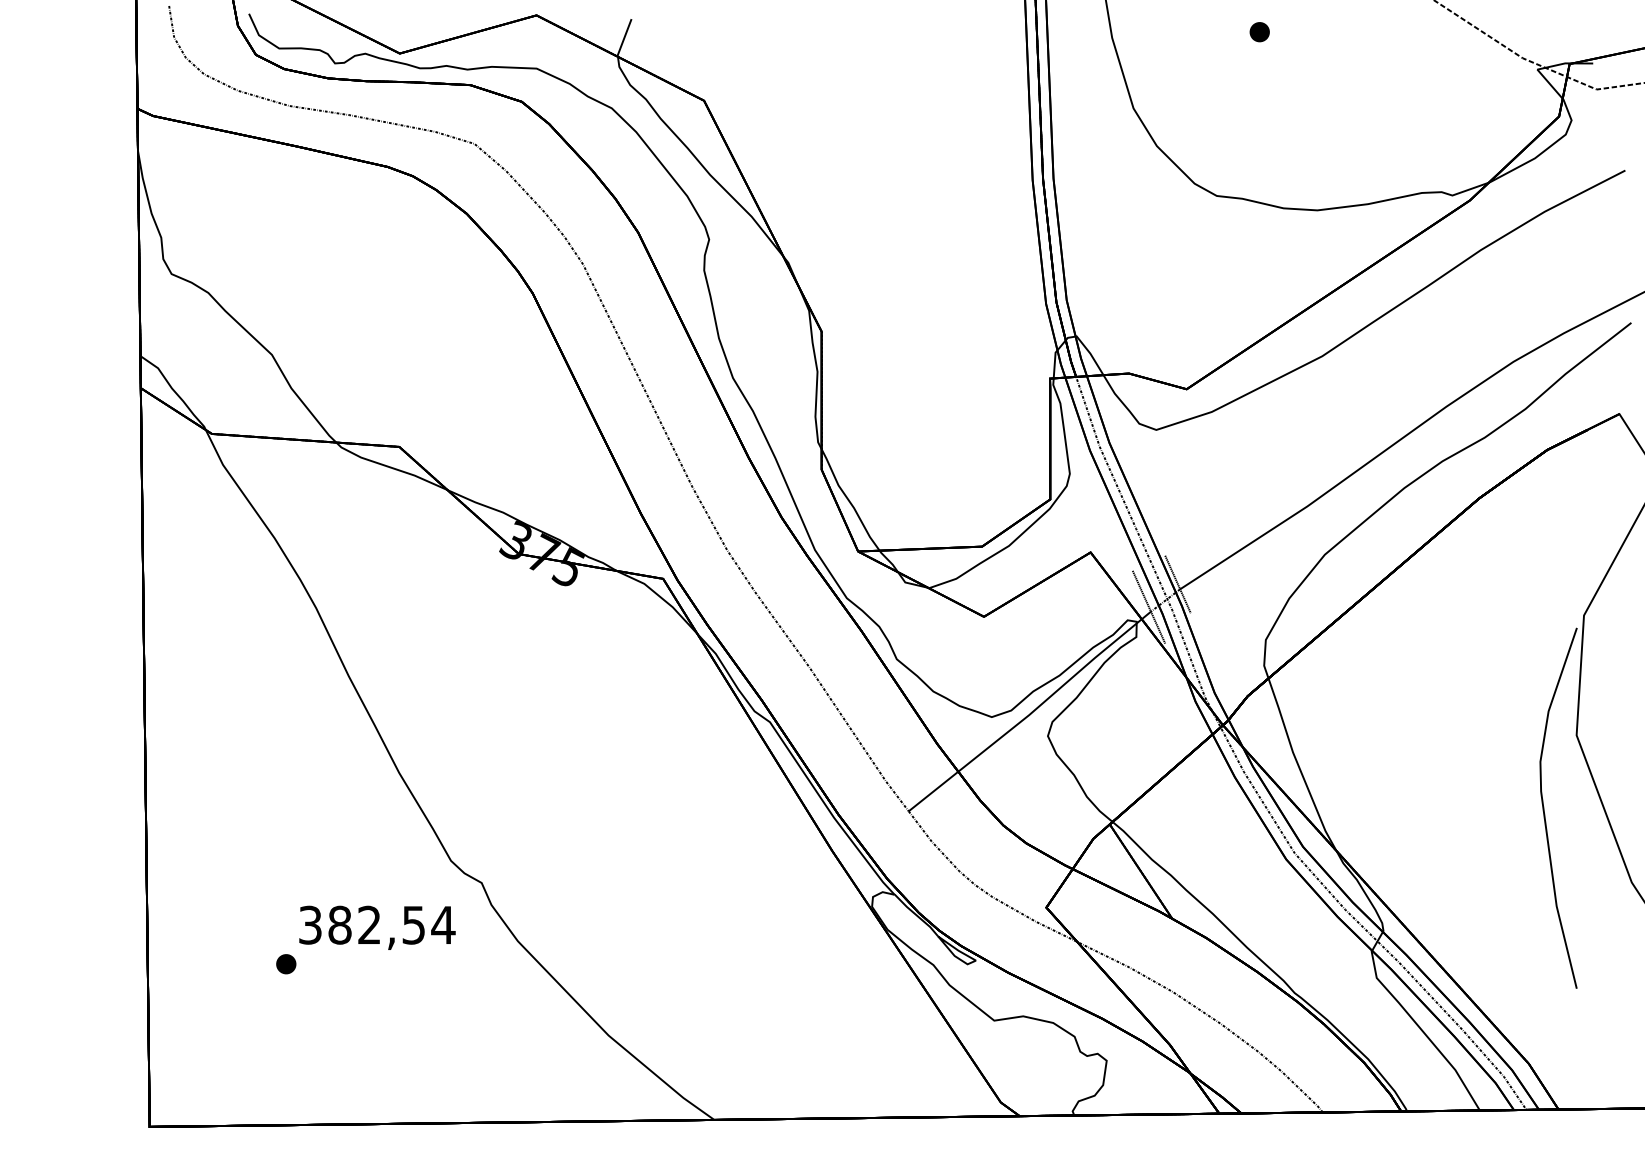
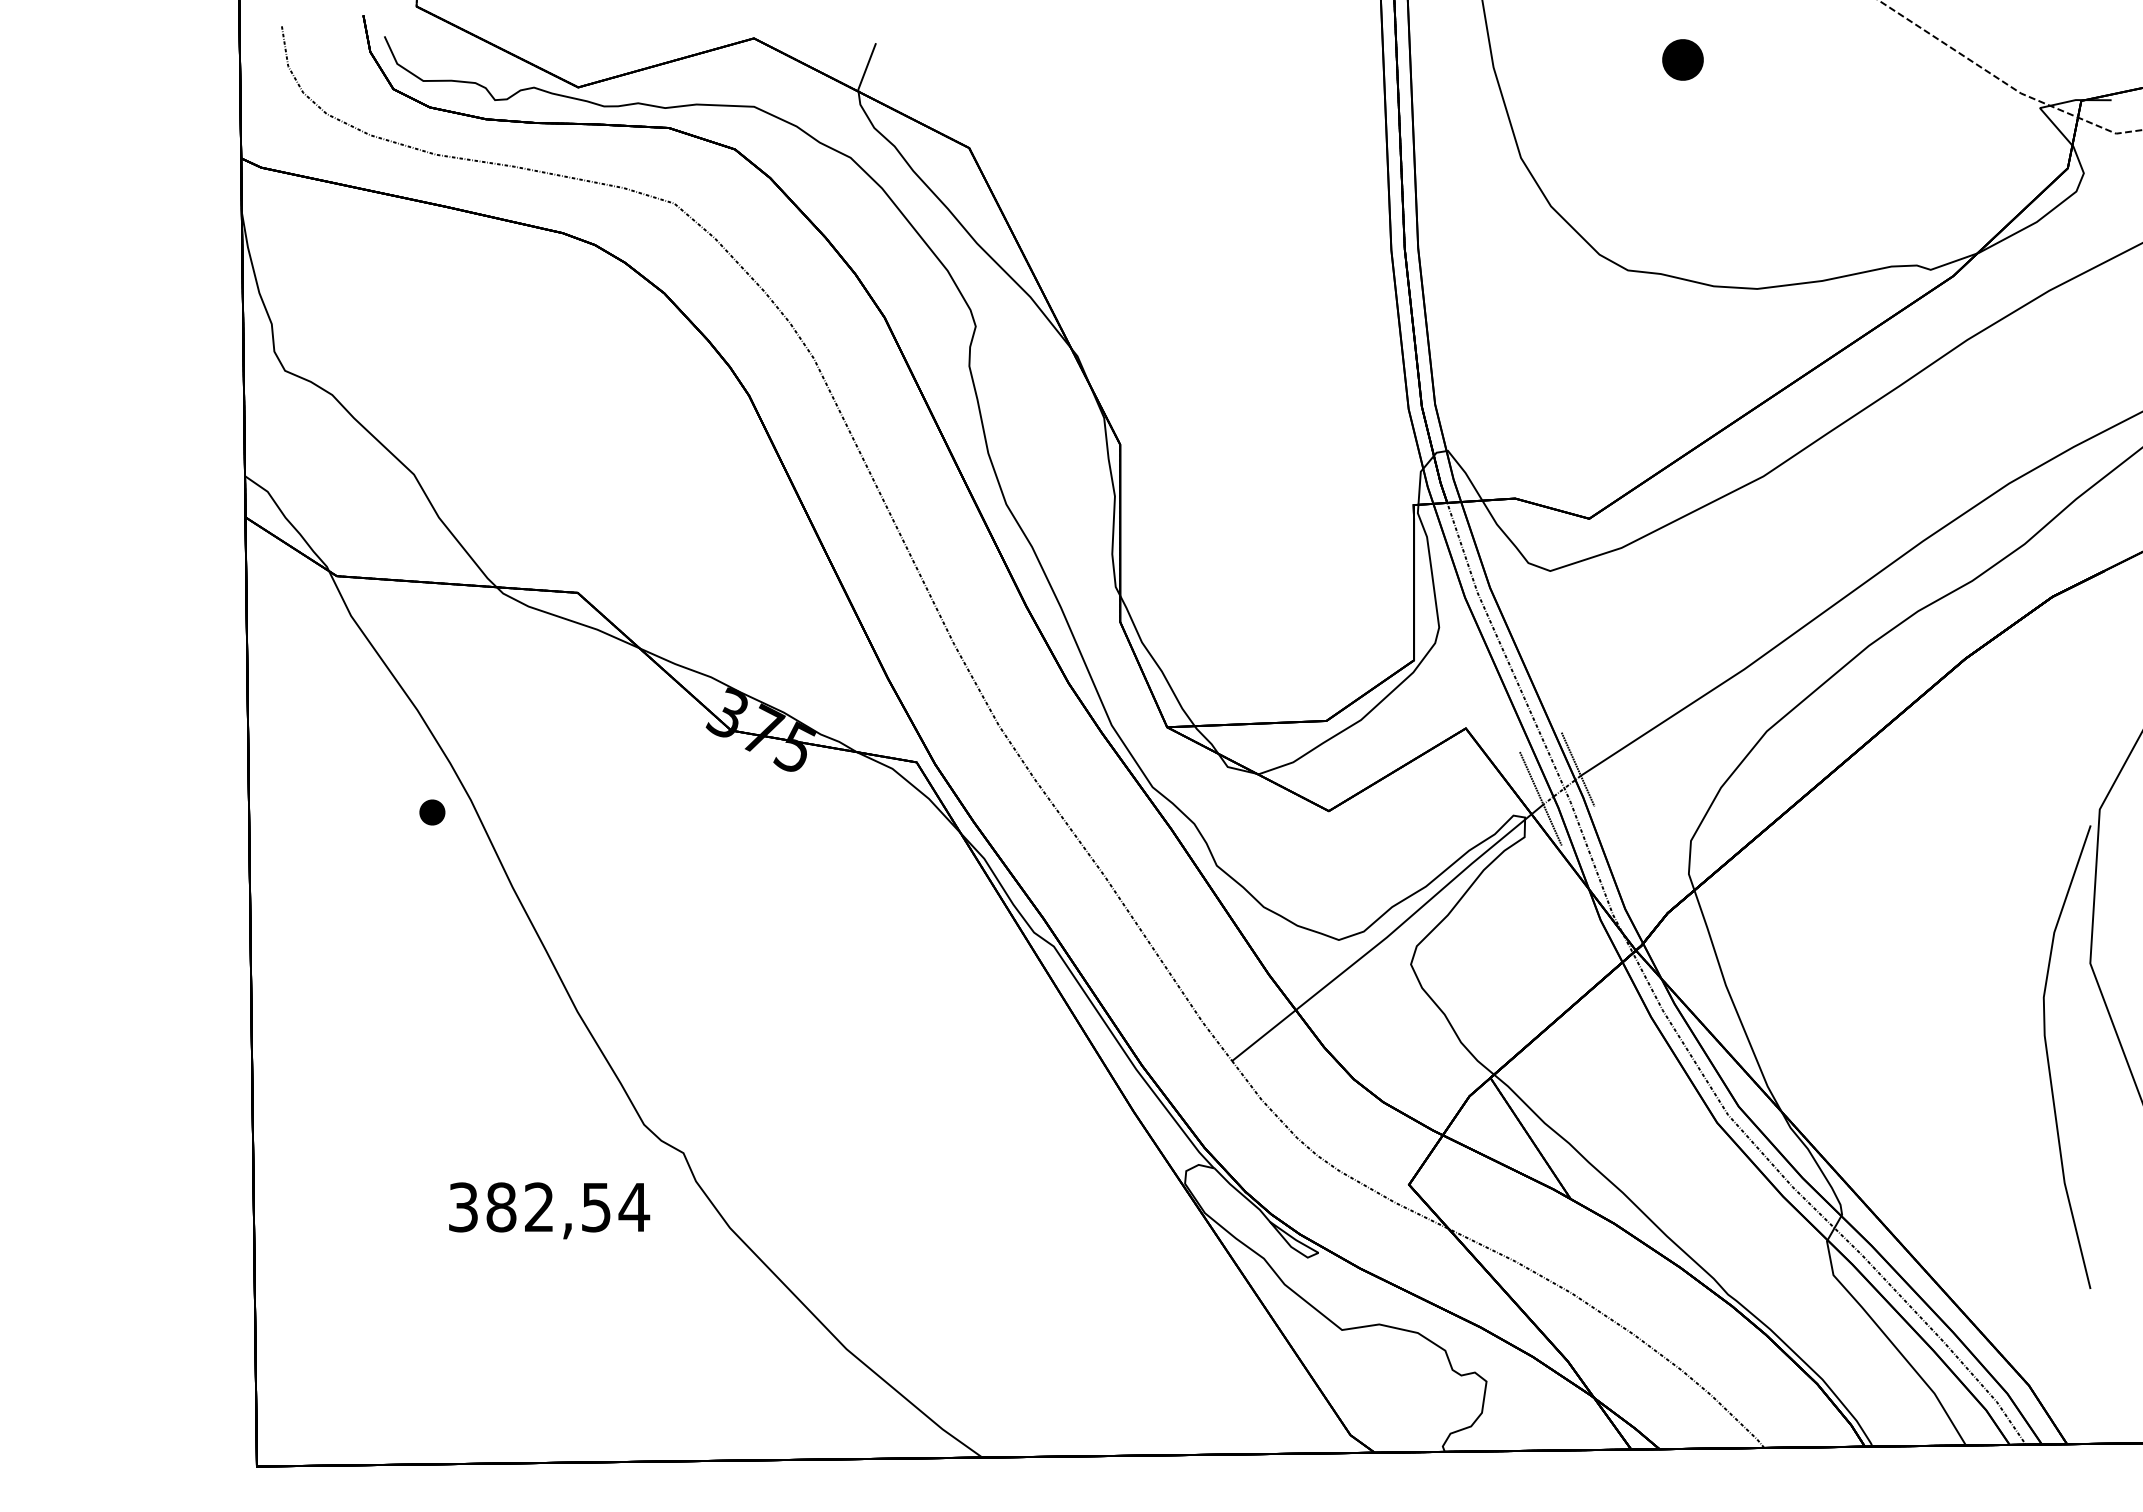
part: (1260, 31) -> (1683, 59), size x1.6
part: (286, 964) -> (432, 812), moved

